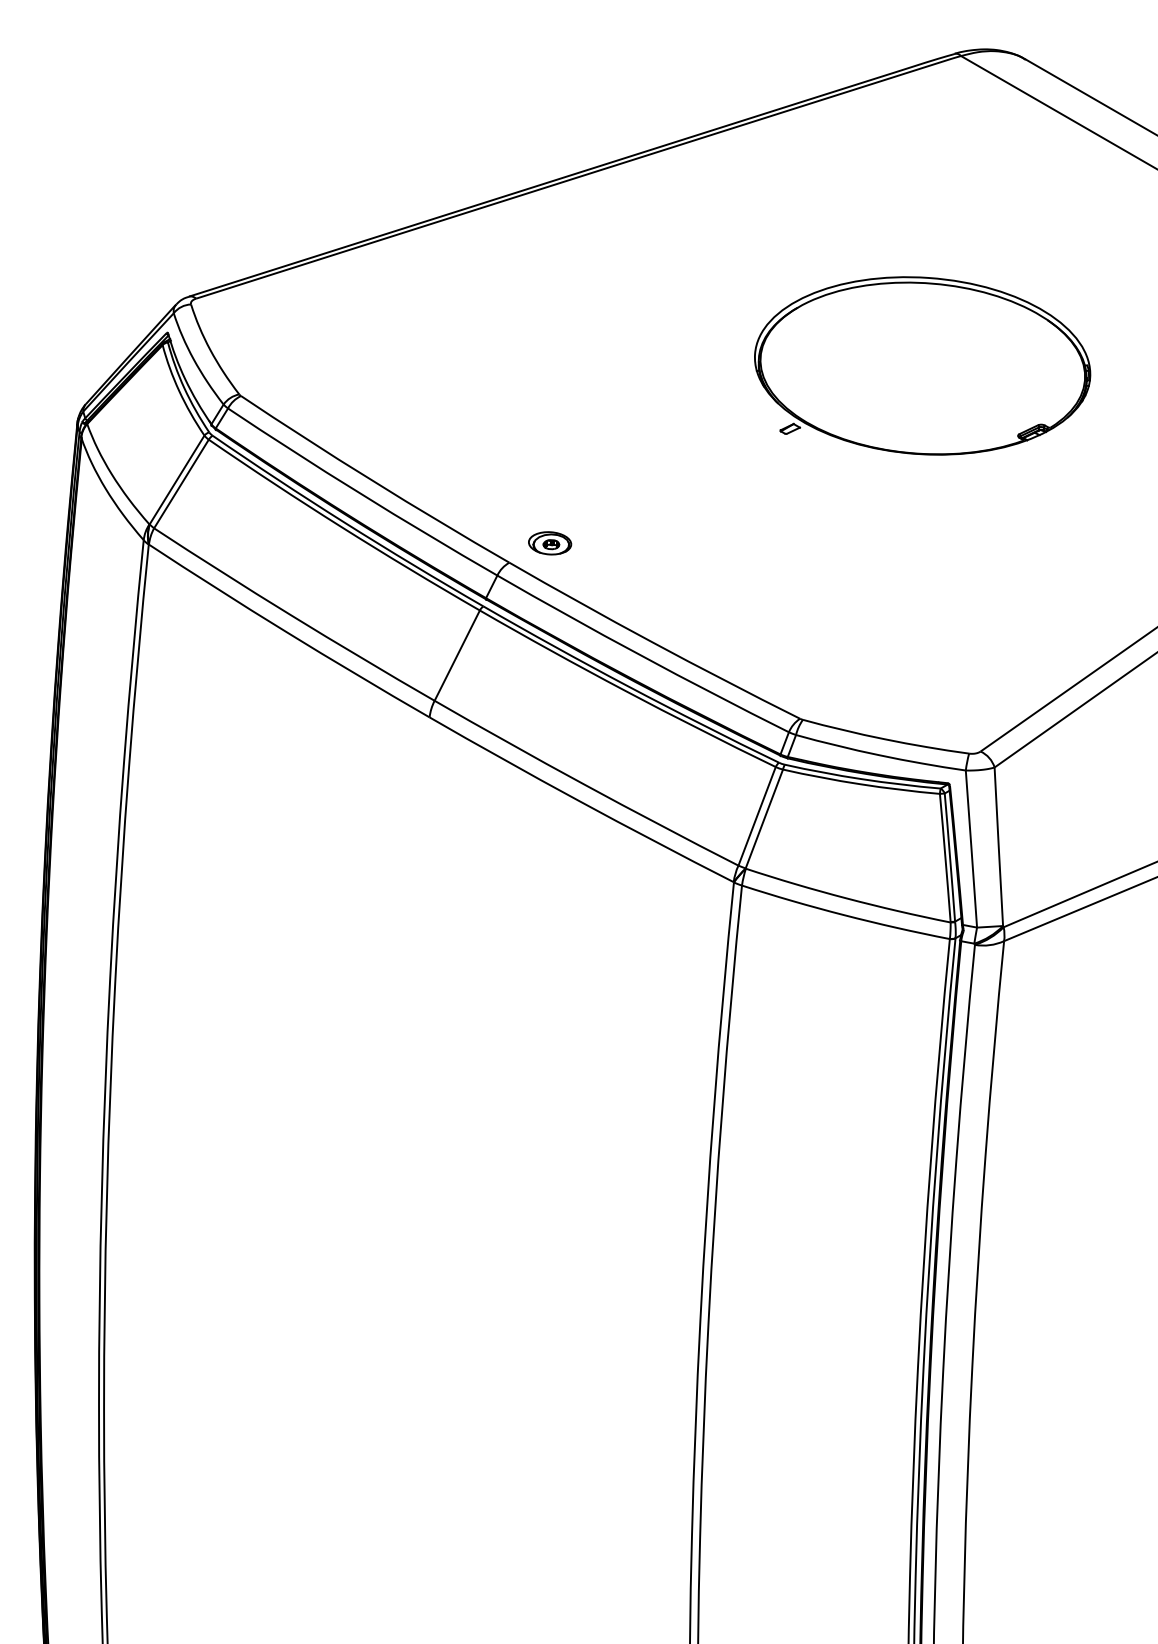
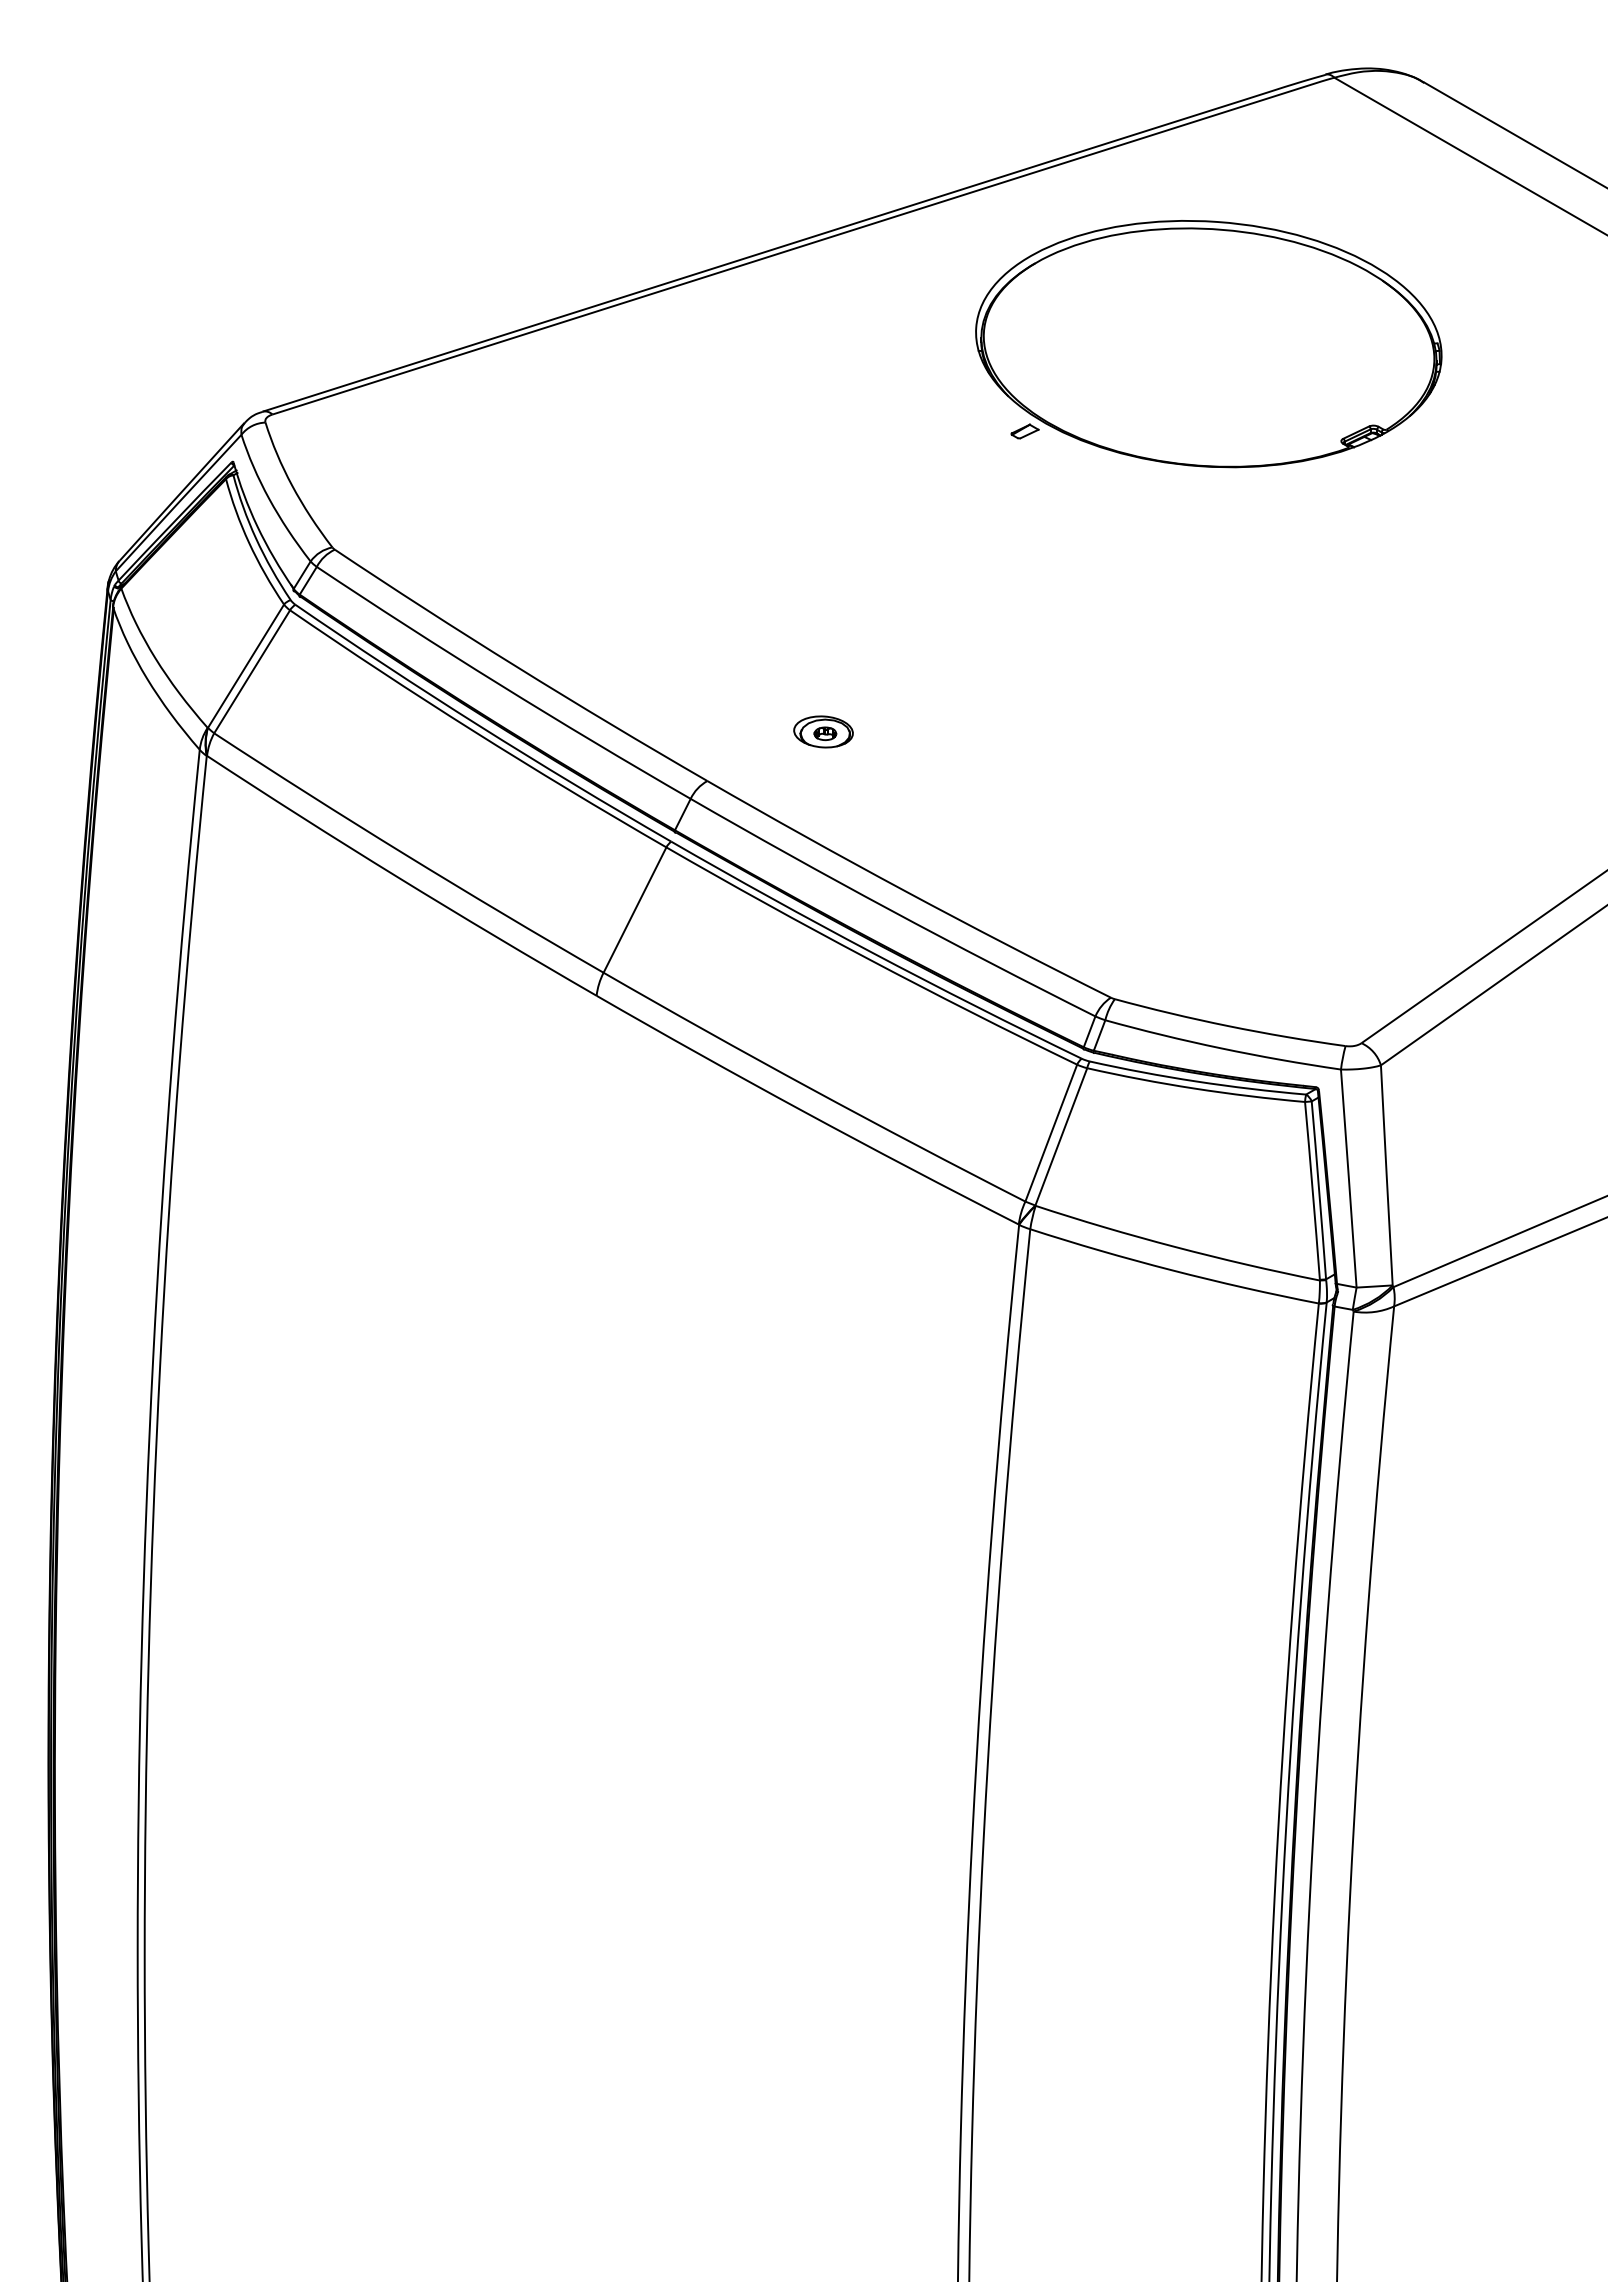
part: (922, 365) -> (1208, 343), moved
part: (550, 543) -> (824, 732), moved

